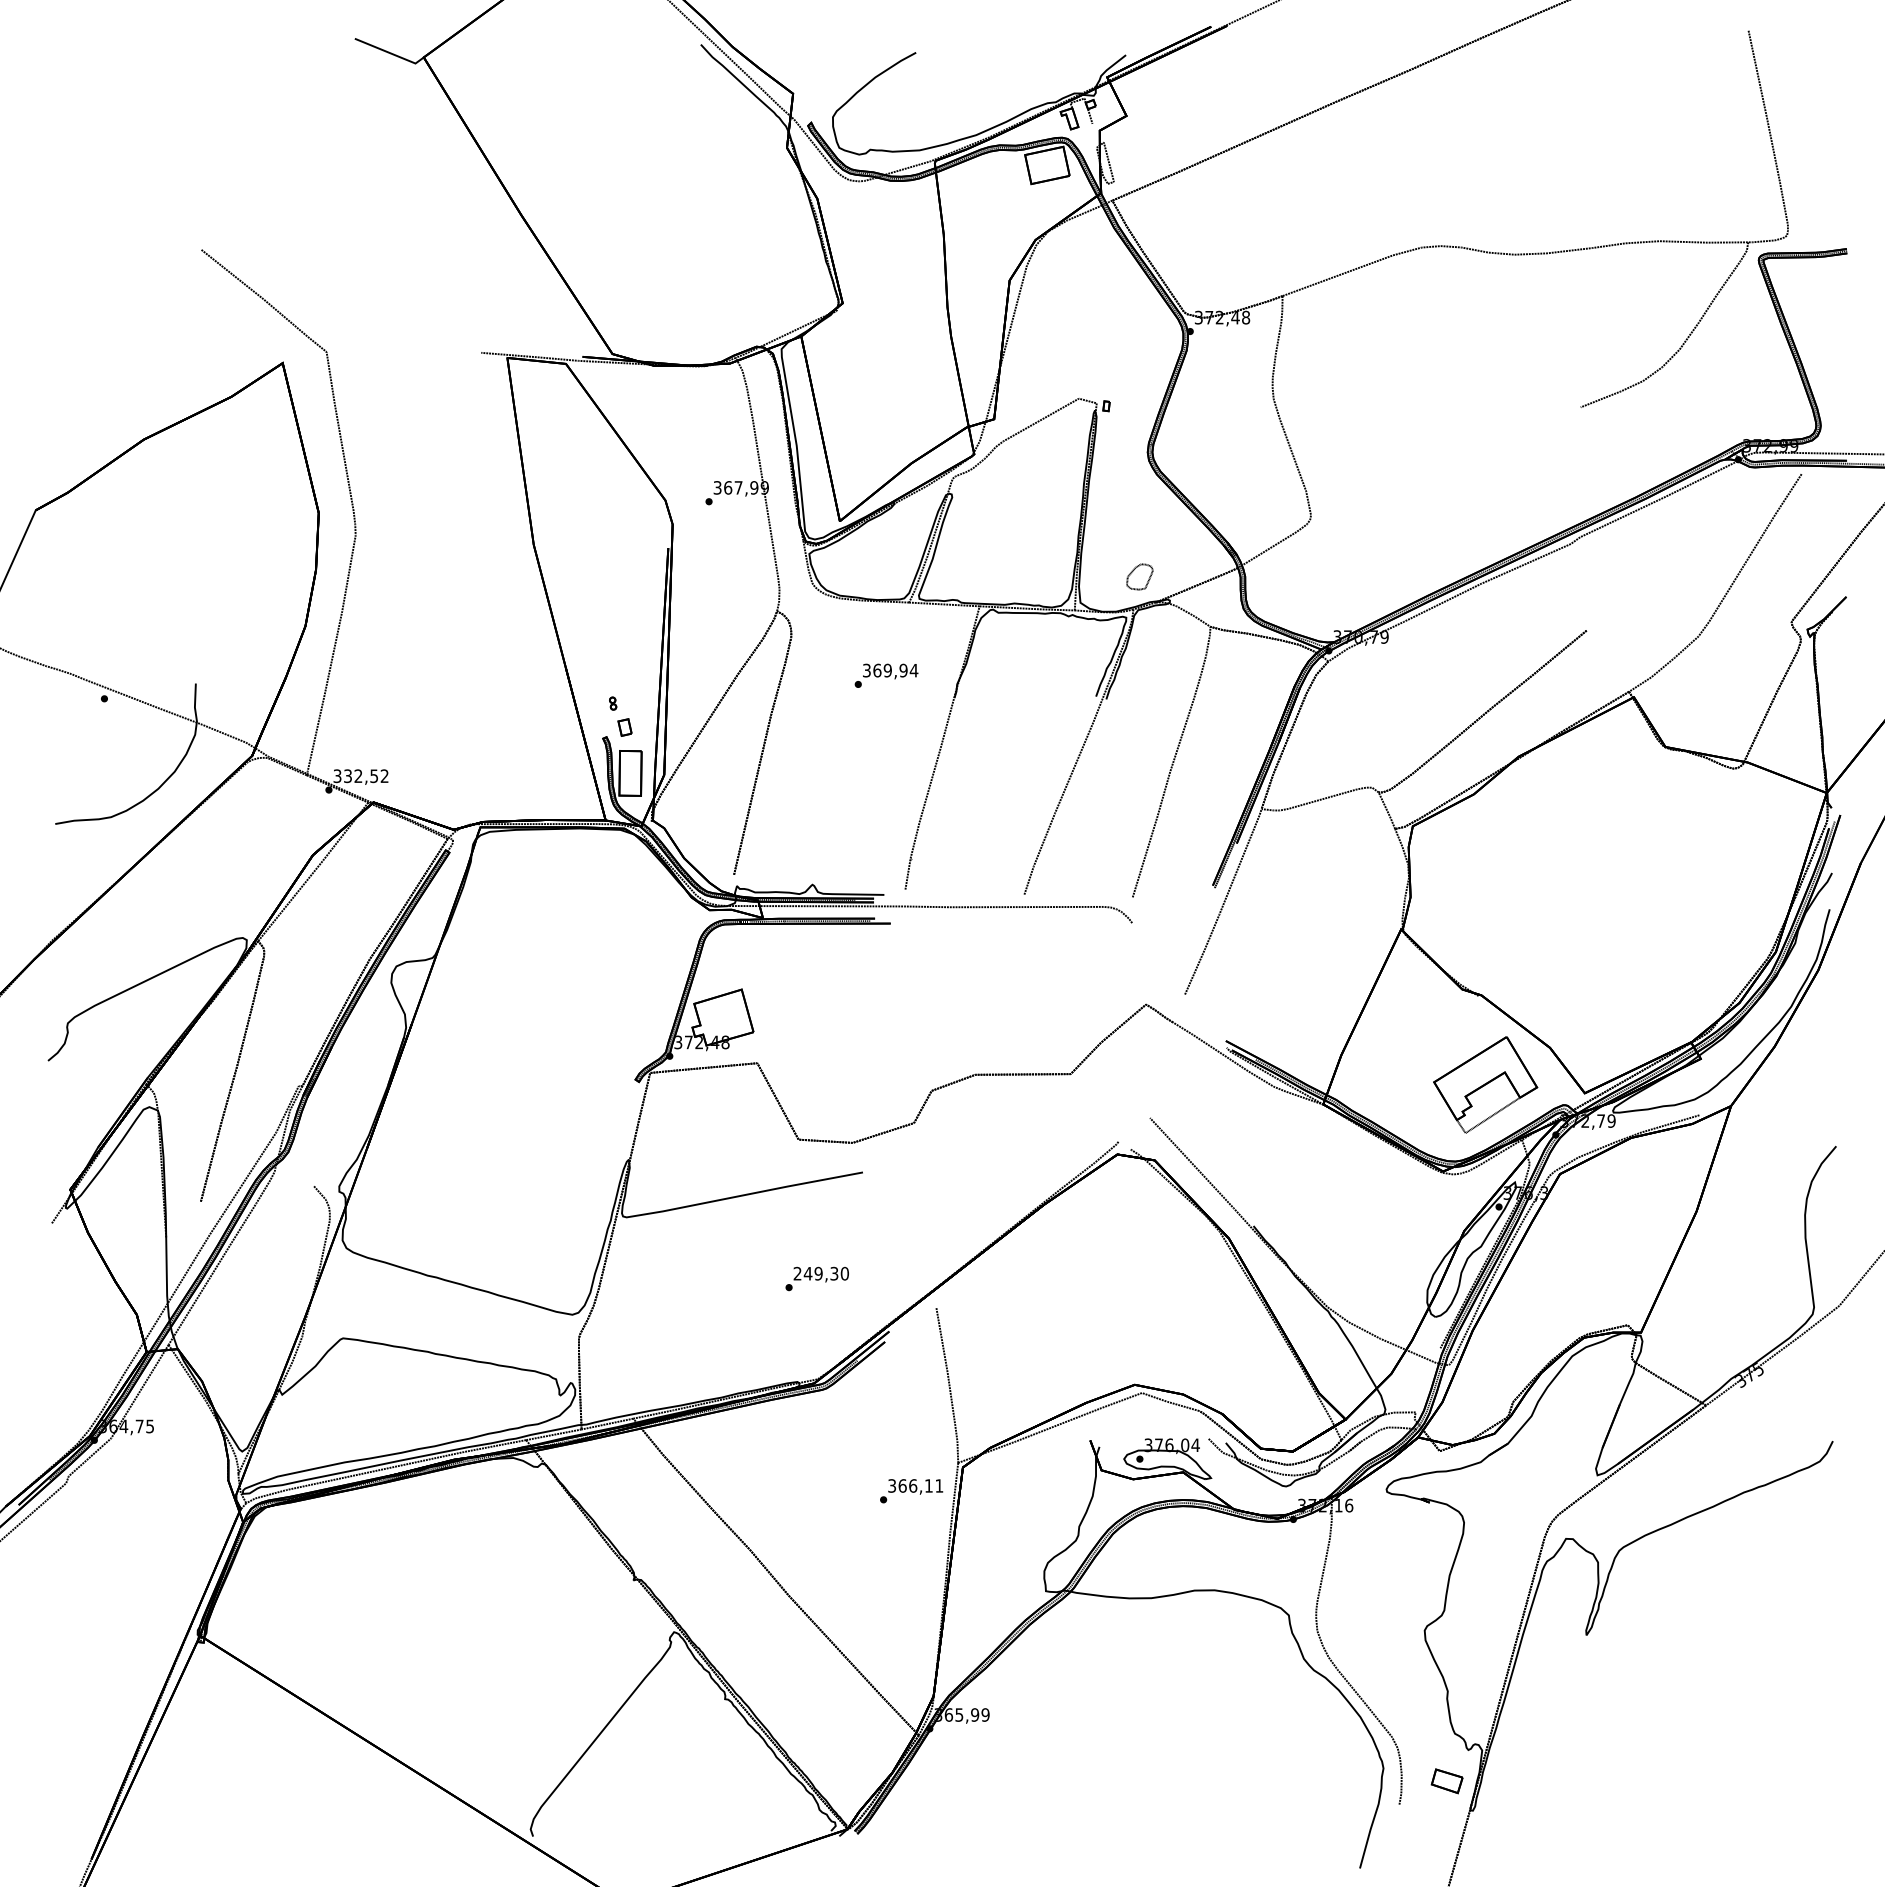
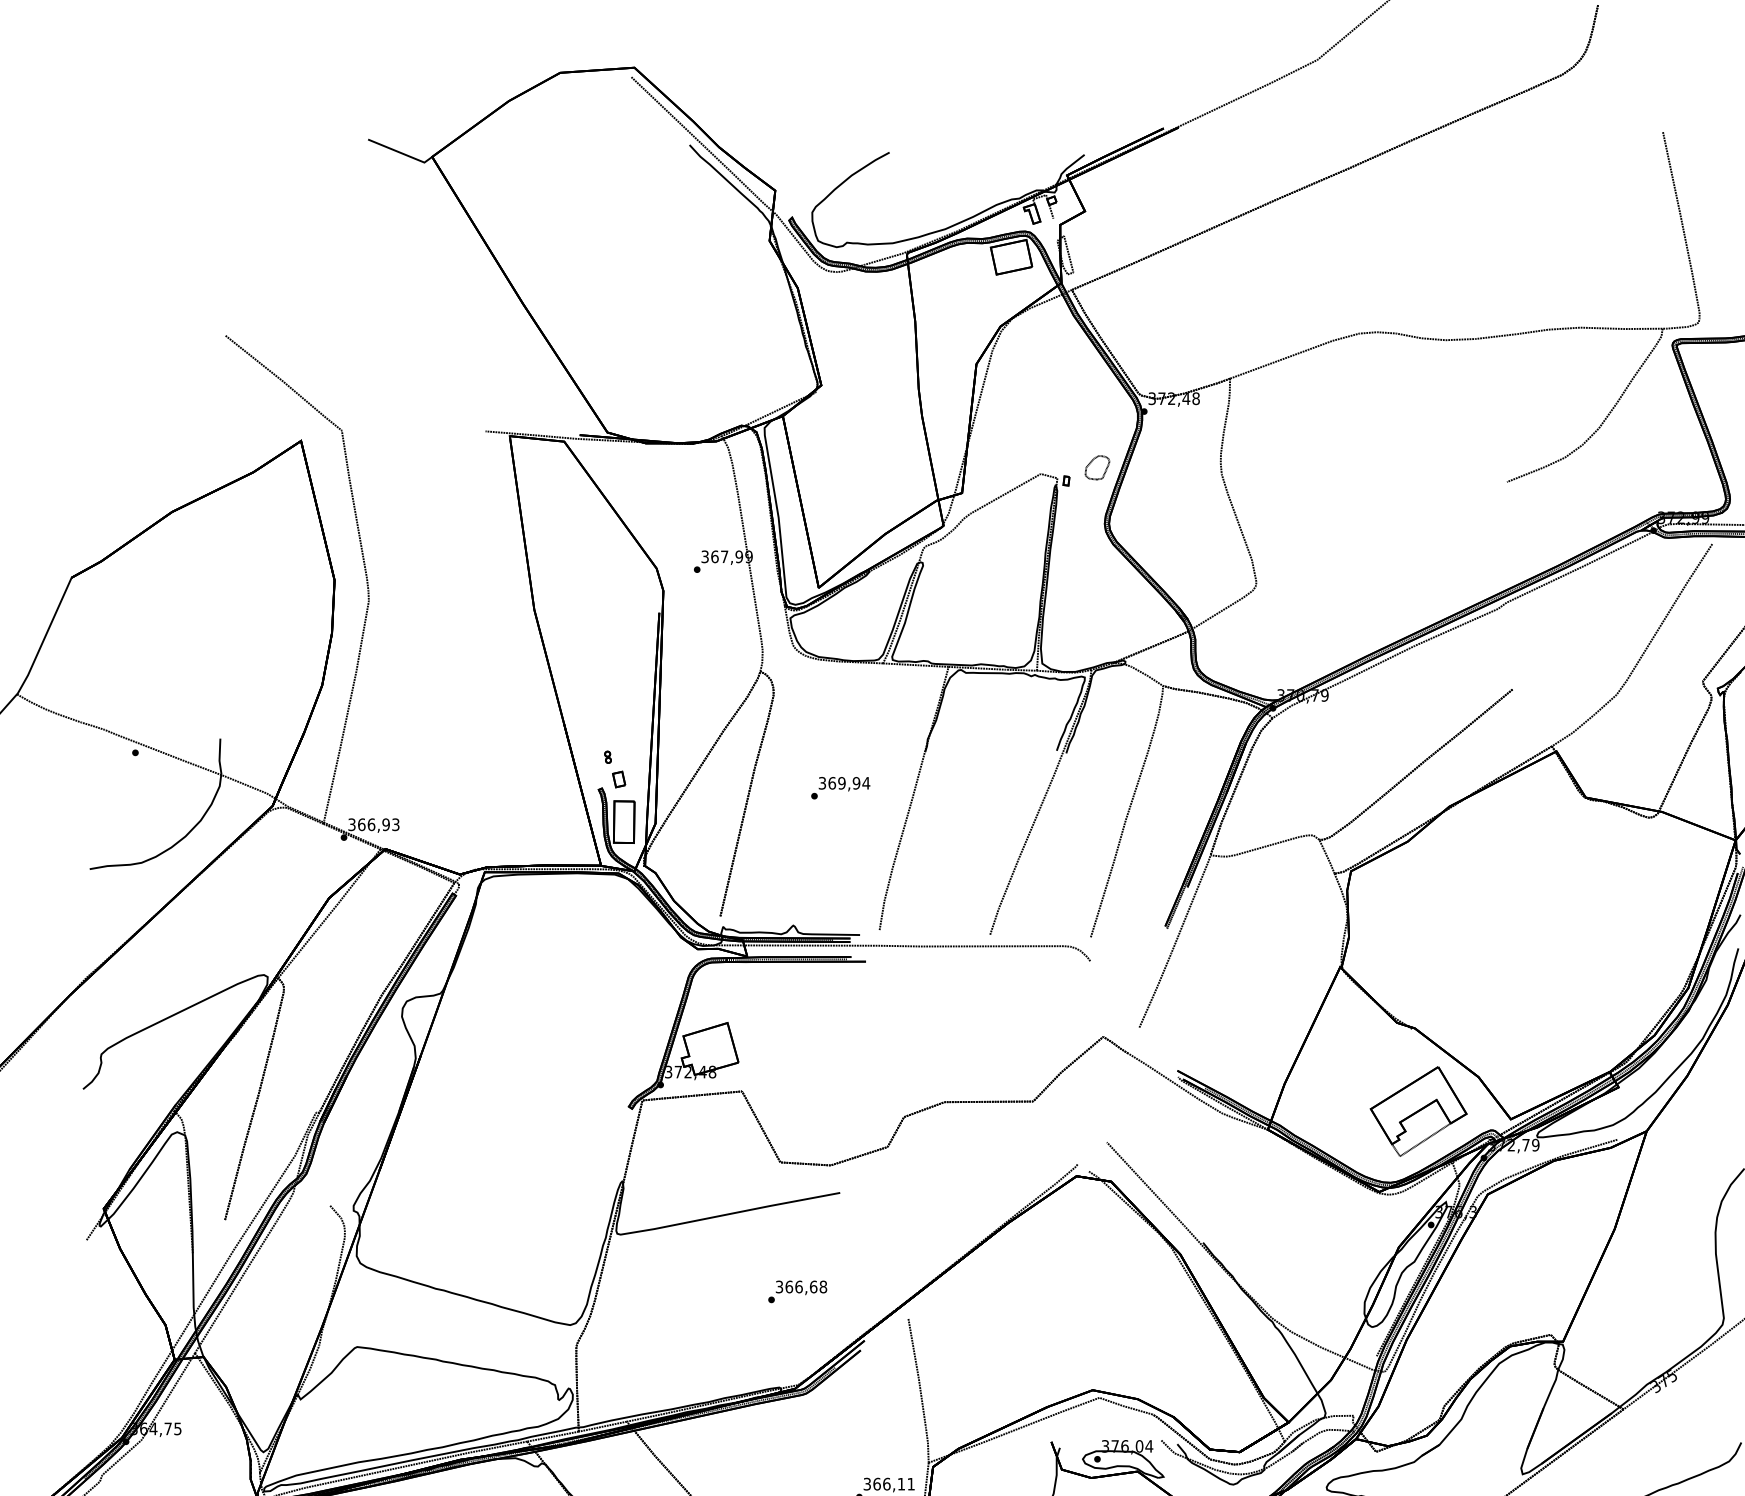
part: (1139, 576) -> (1097, 467), moved
text: (886, 675) -> (840, 787), moved
text: (366, 776) -> (378, 825), 332,52 -> 366,93
text: (820, 1273) -> (800, 1286), 249,30 -> 366,68

